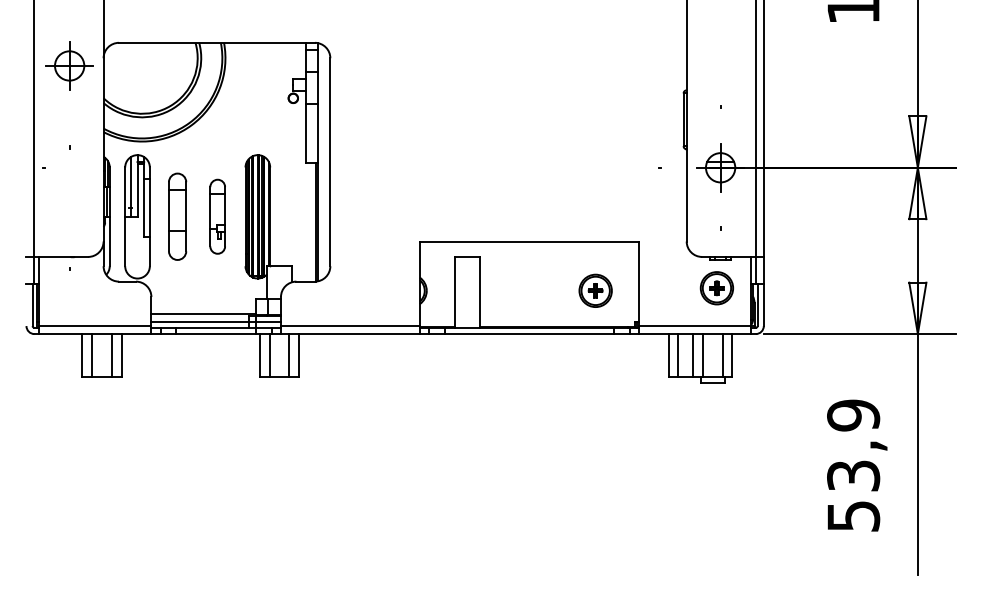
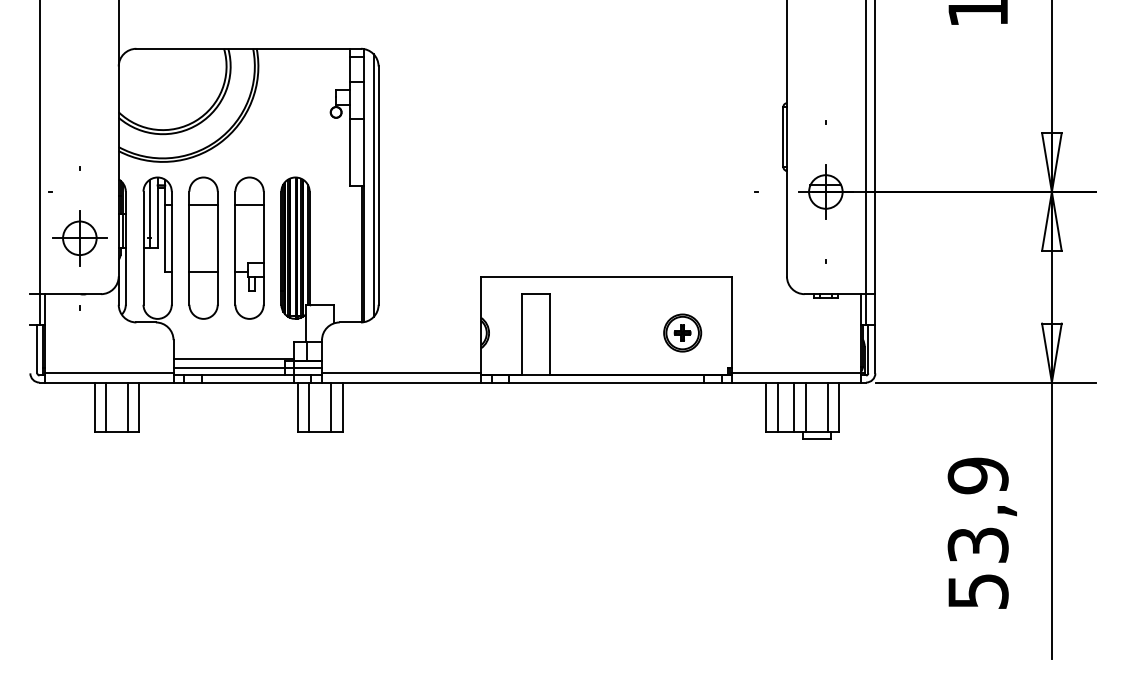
part: (69, 66) -> (79, 238), moved
line: (325, 162) -> (373, 185), added
part: (177, 216) -> (203, 247), size x1.43
part: (217, 216) -> (249, 247), size x1.67
part: (716, 287) -> (821, 329), removed

